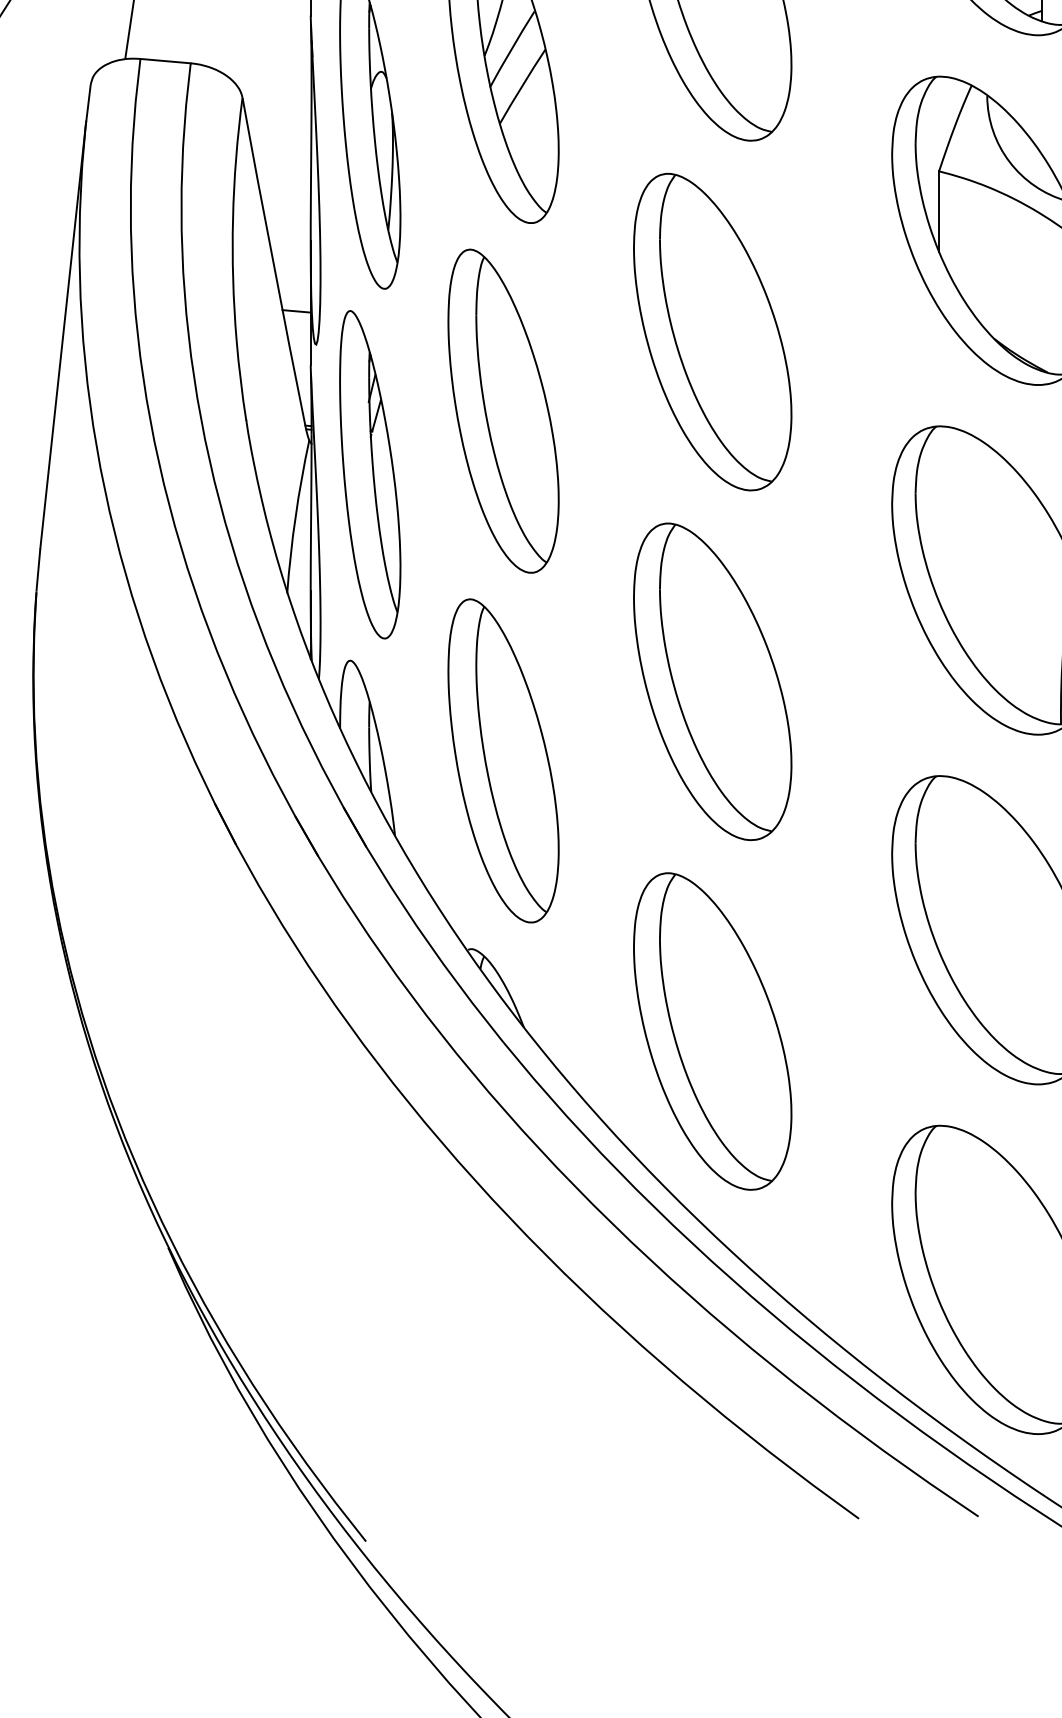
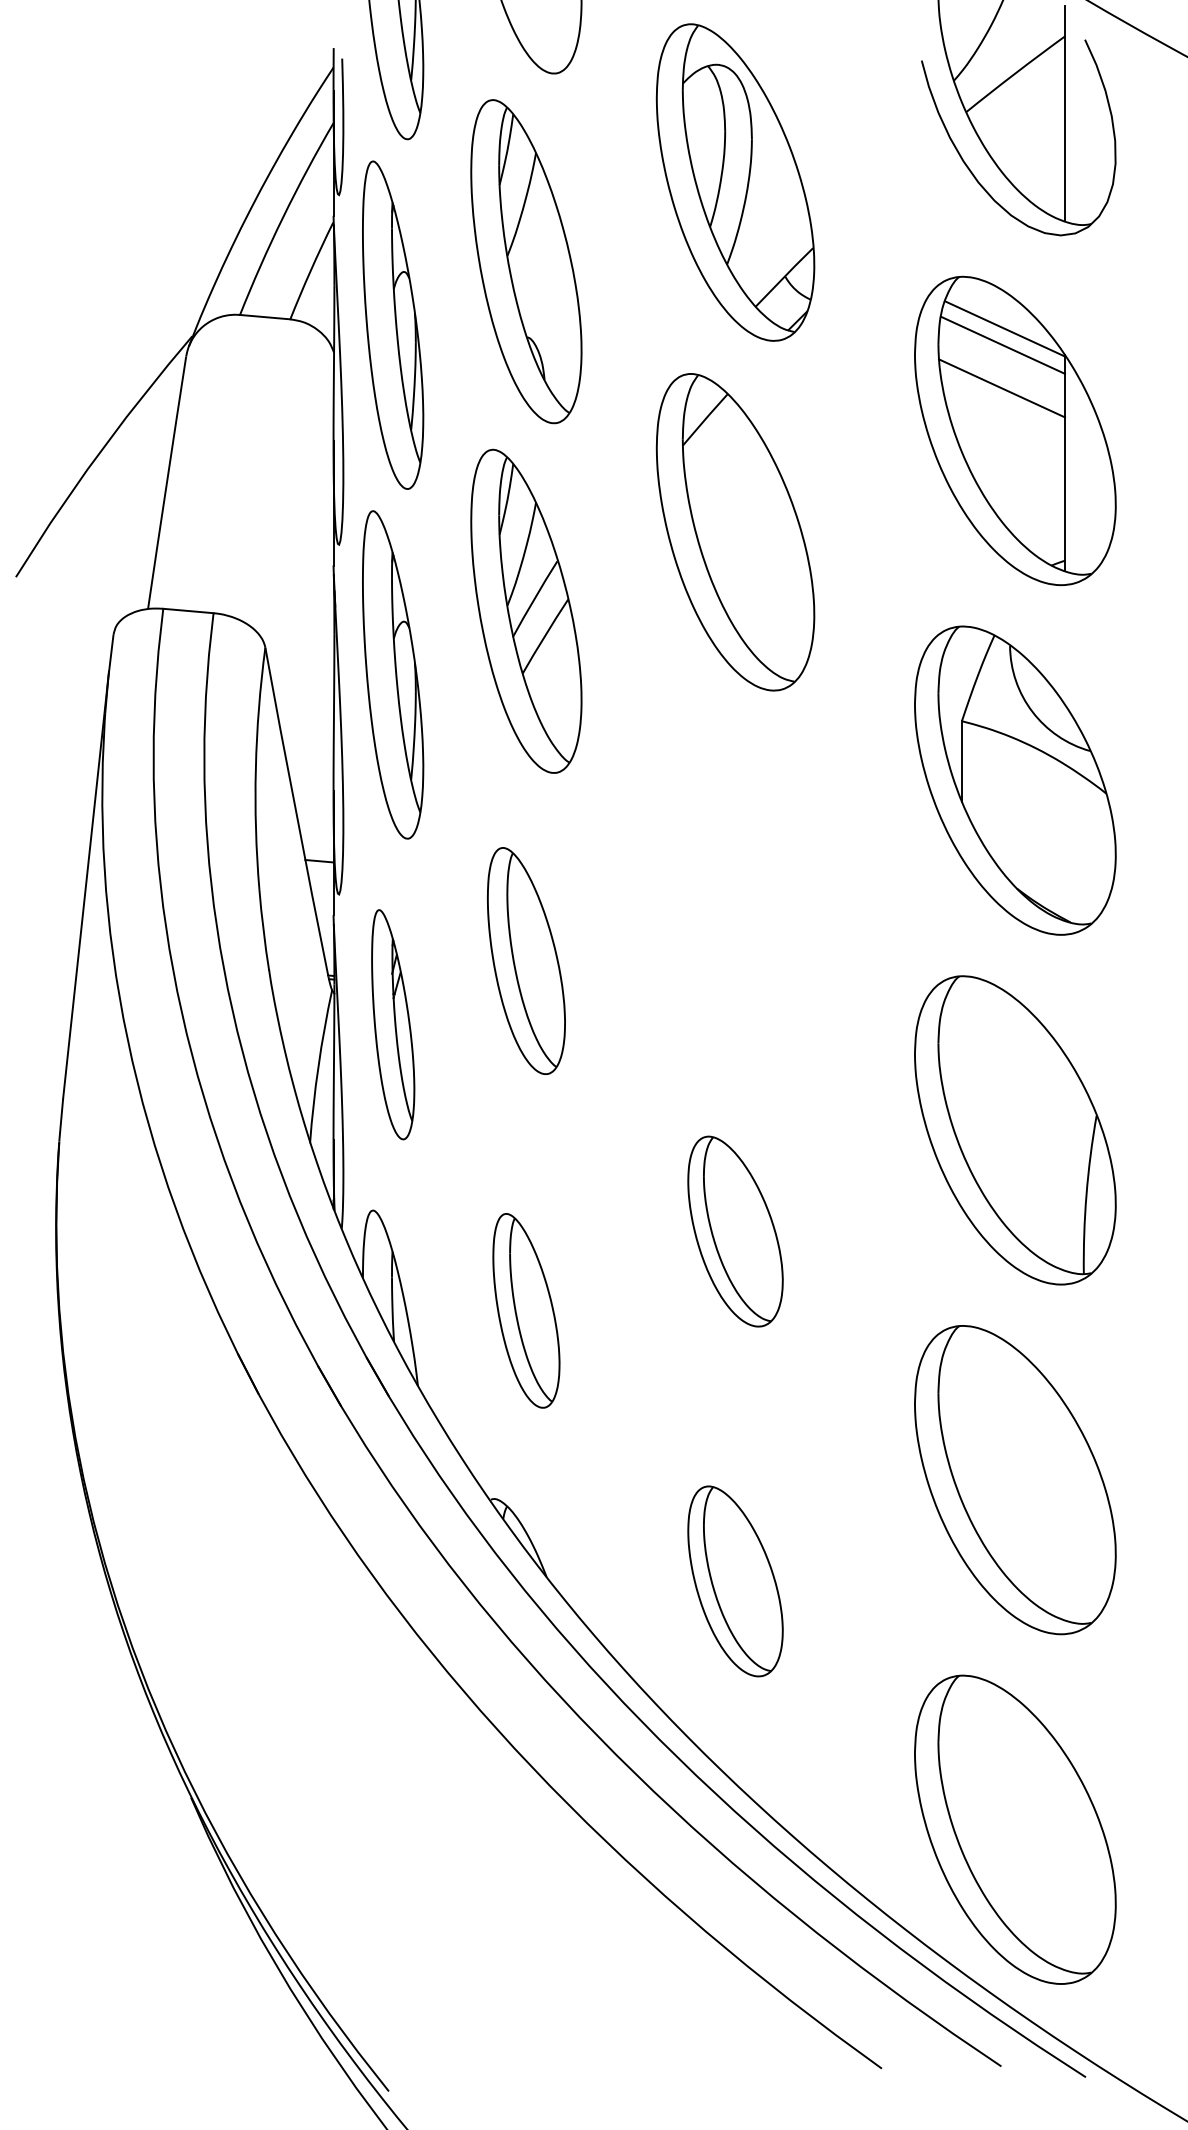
part: (712, 331) -> (735, 881), removed
part: (503, 410) -> (526, 960), size x0.7
part: (370, 474) -> (393, 1024), size x0.7
part: (712, 681) -> (735, 1231), size x0.6
part: (503, 760) -> (526, 1310), size x0.6
part: (712, 1031) -> (735, 1581), size x0.6

